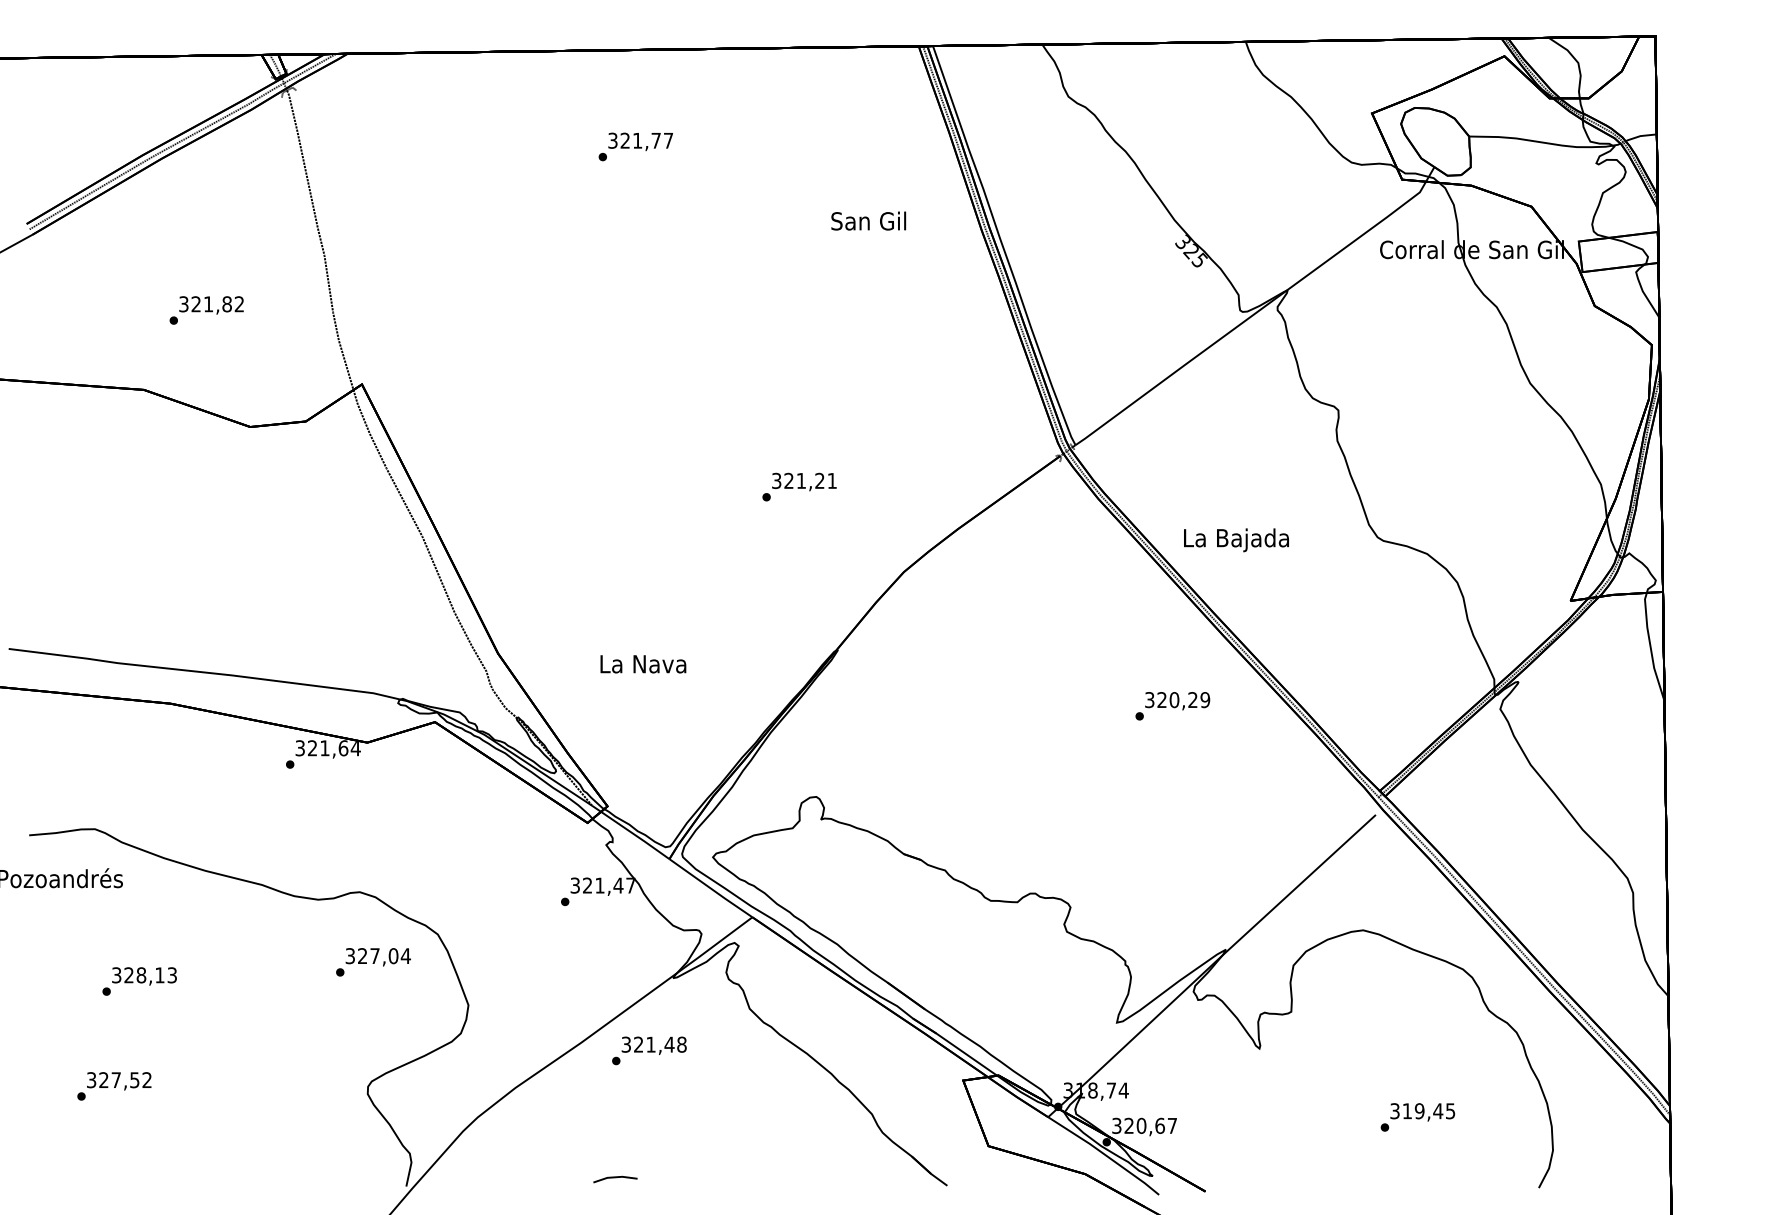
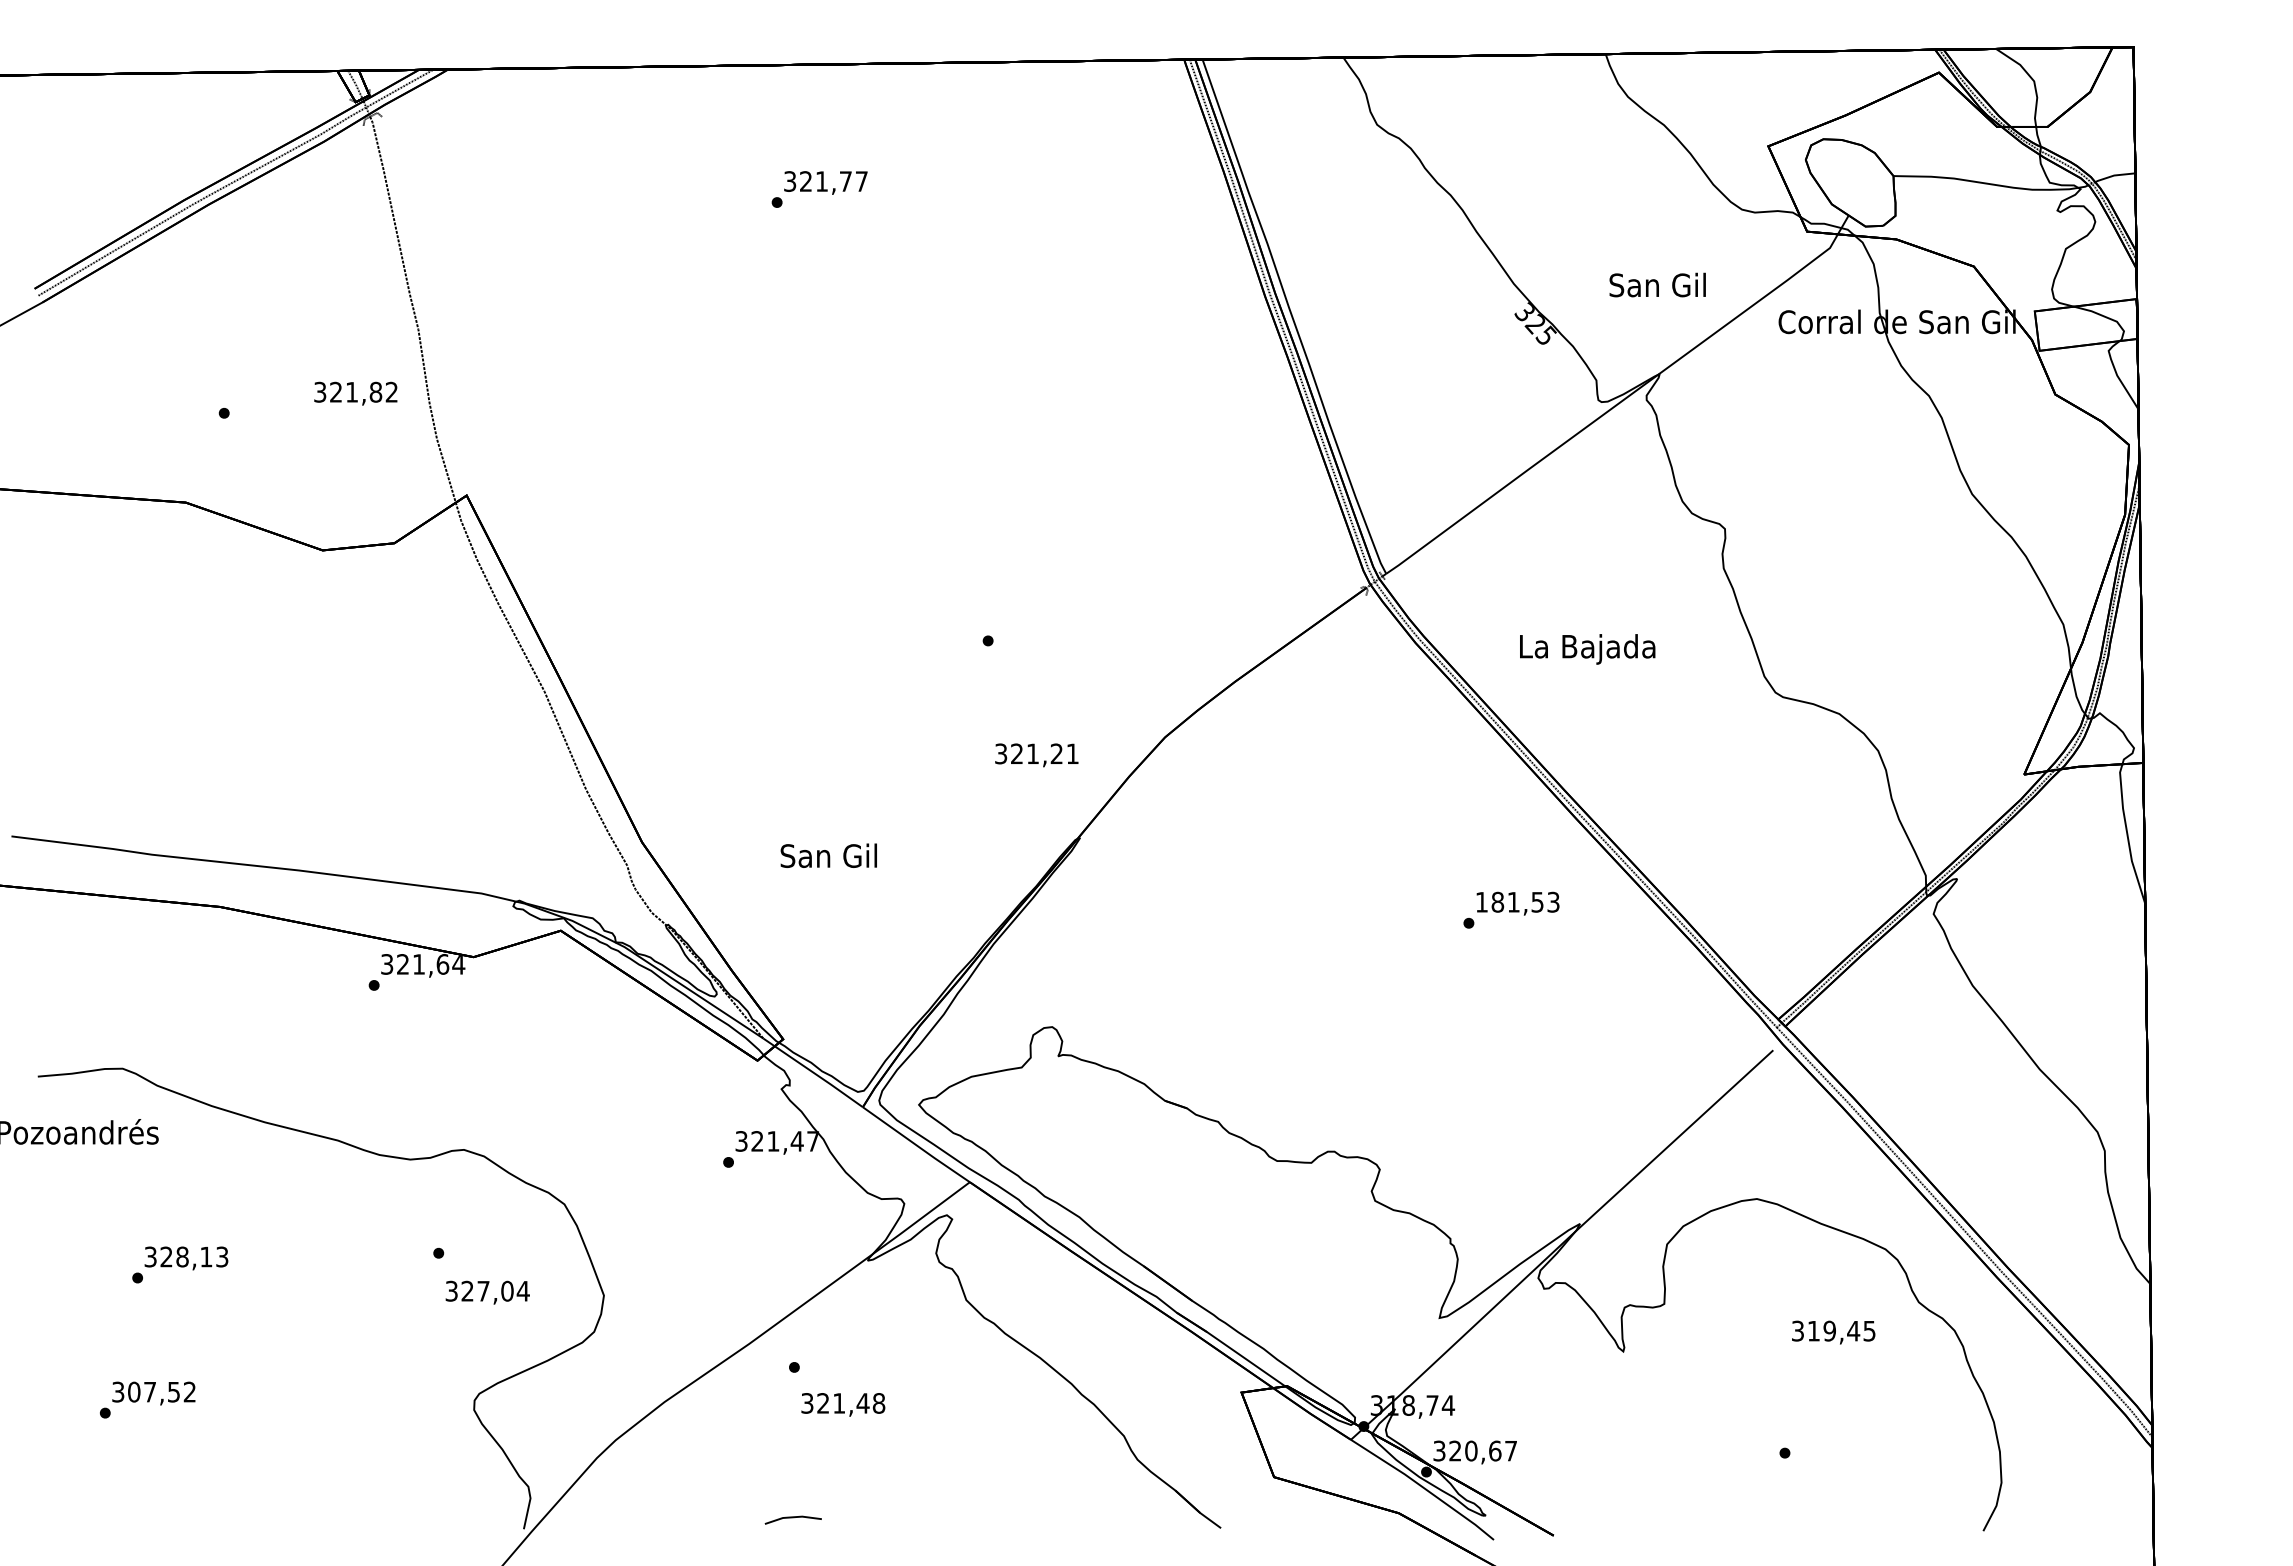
text: (868, 220) -> (1657, 284), moved
text: (211, 305) -> (355, 393), moved
text: (804, 482) -> (1036, 755), moved
text: (1236, 540) -> (1587, 649), moved
text: (643, 663) -> (829, 855), La Nava -> San Gil
text: (1177, 699) -> (1517, 901), 320,29 -> 181,53
text: (378, 957) -> (487, 1292), moved
text: (654, 1045) -> (843, 1404), moved
text: (104, 1079) -> (134, 1391), 327,52 -> 307,52
text: (1422, 1112) -> (1833, 1332), moved

